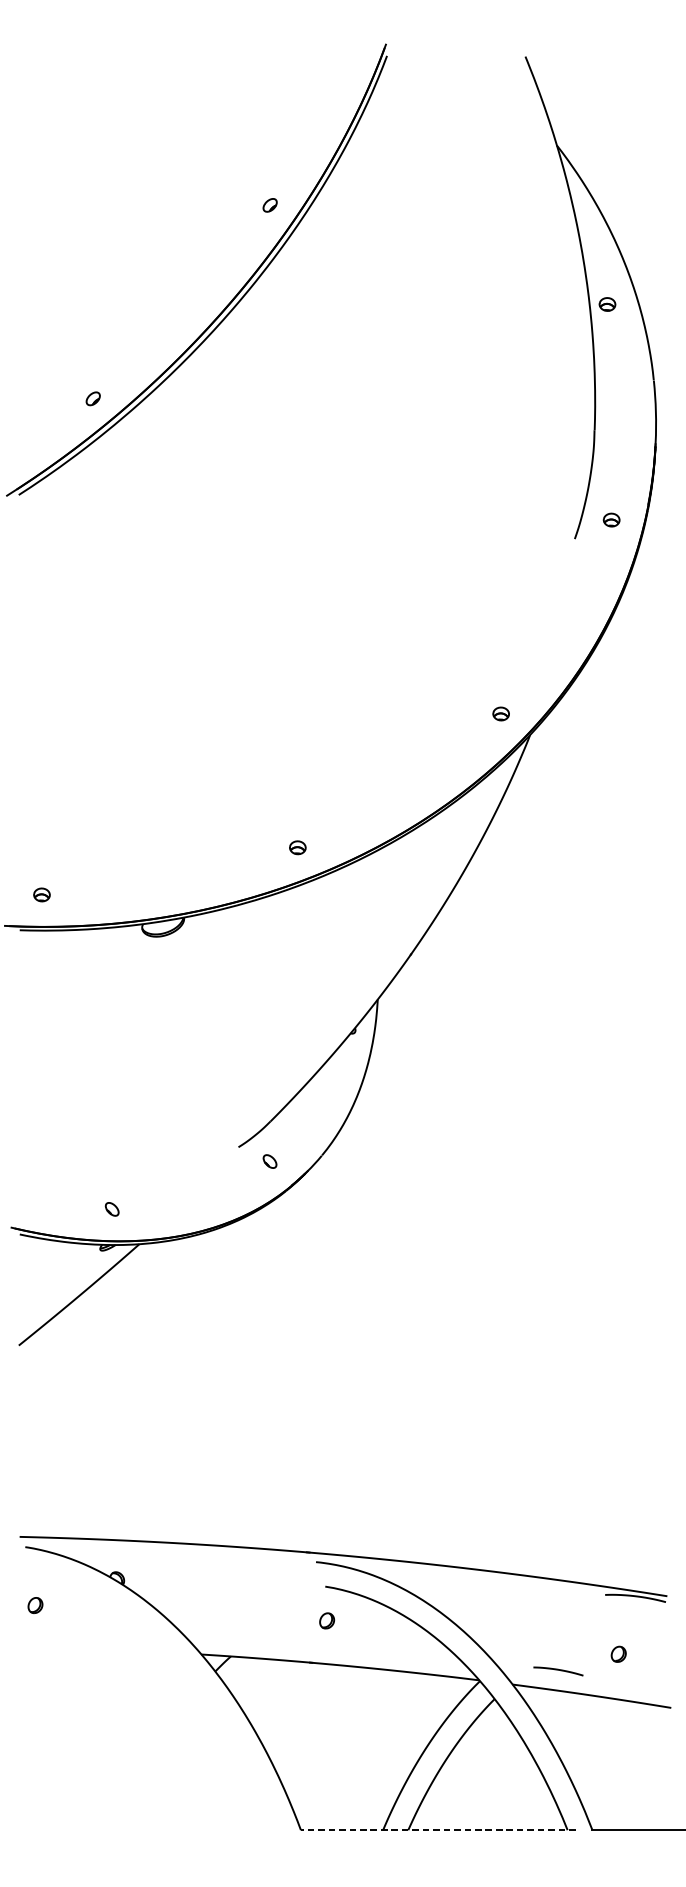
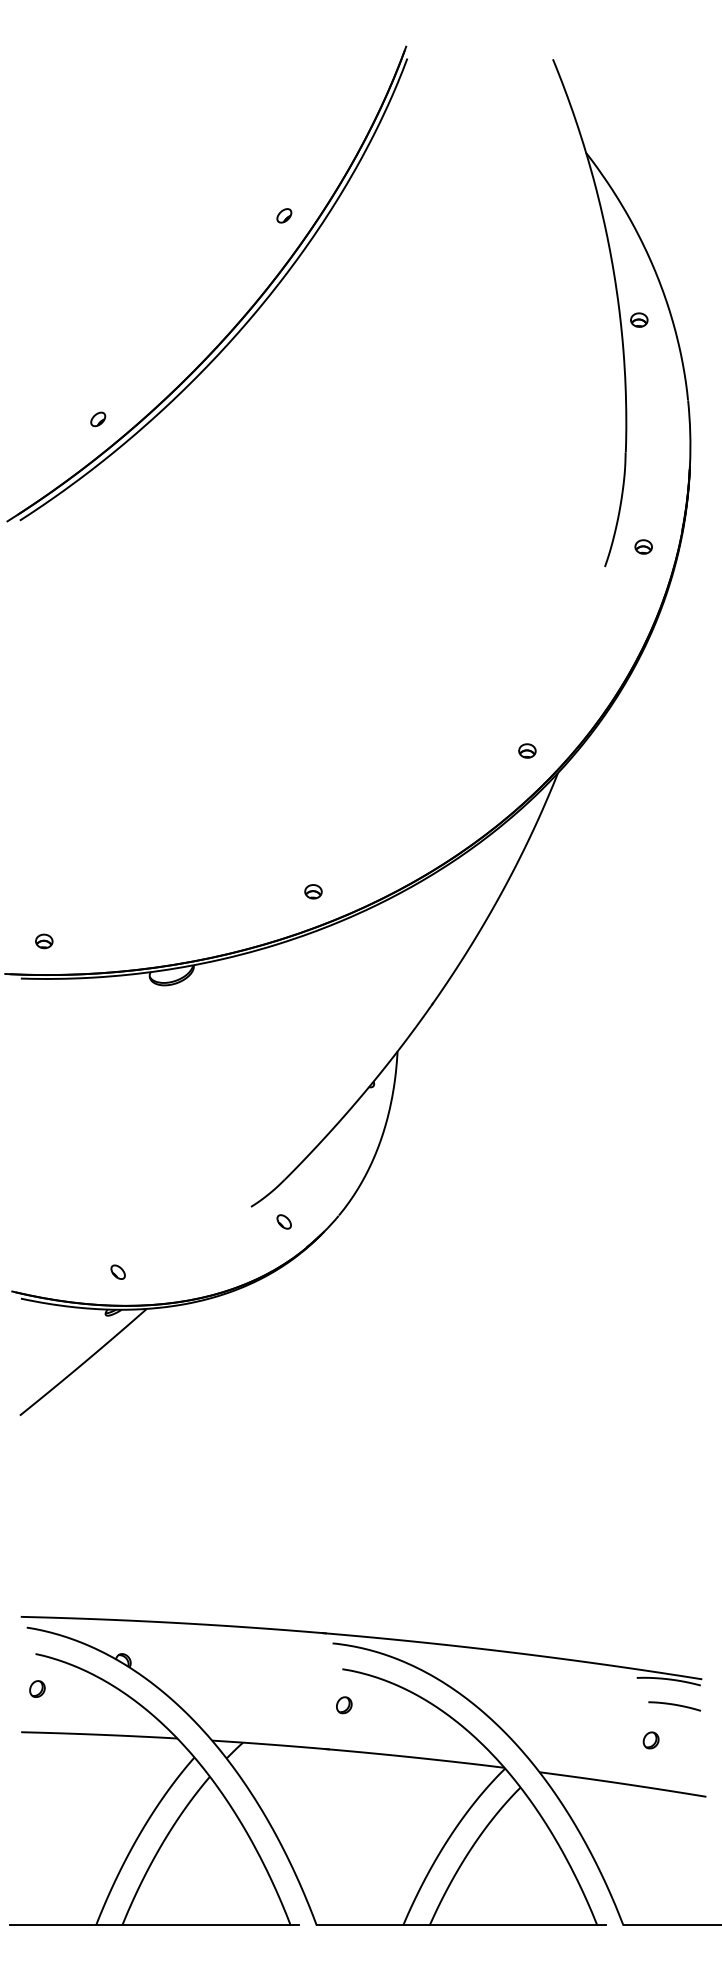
curve: (558, 1670) -> (674, 1705), moved
part: (154, 1707) -> (162, 1796), added
line: (438, 1830) -> (461, 1925), dashed -> solid

